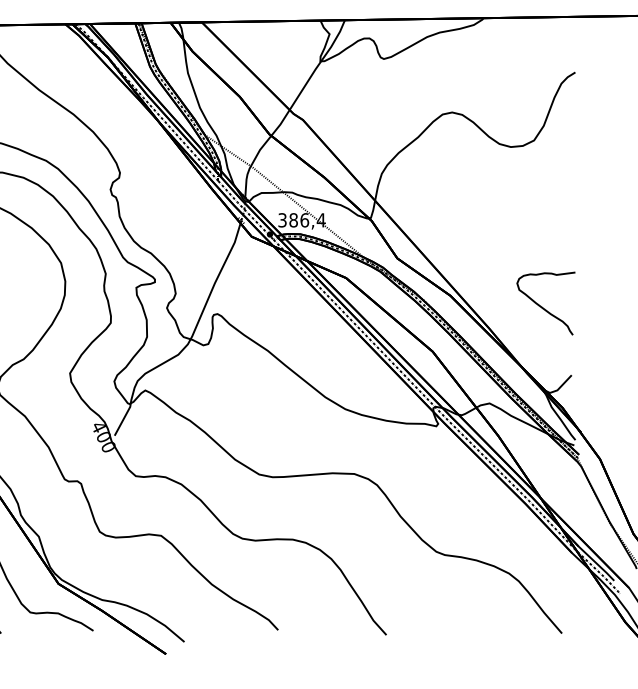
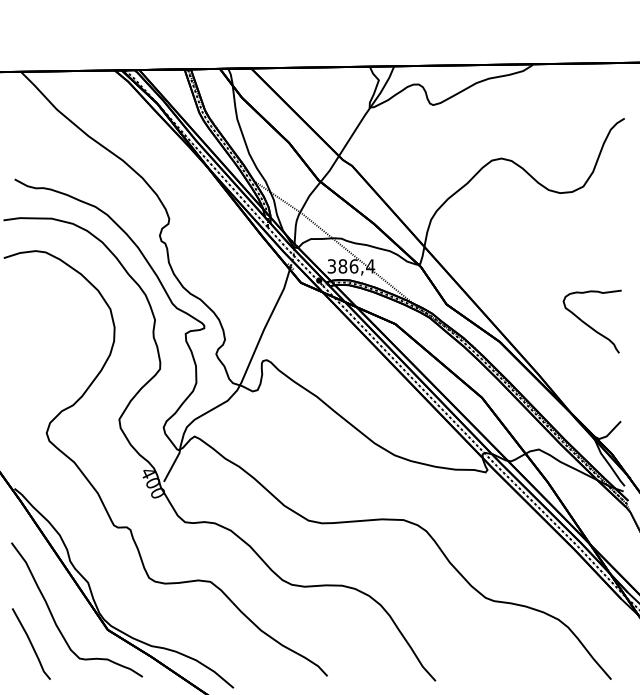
curve: (542, 306) -> (588, 324), moved

